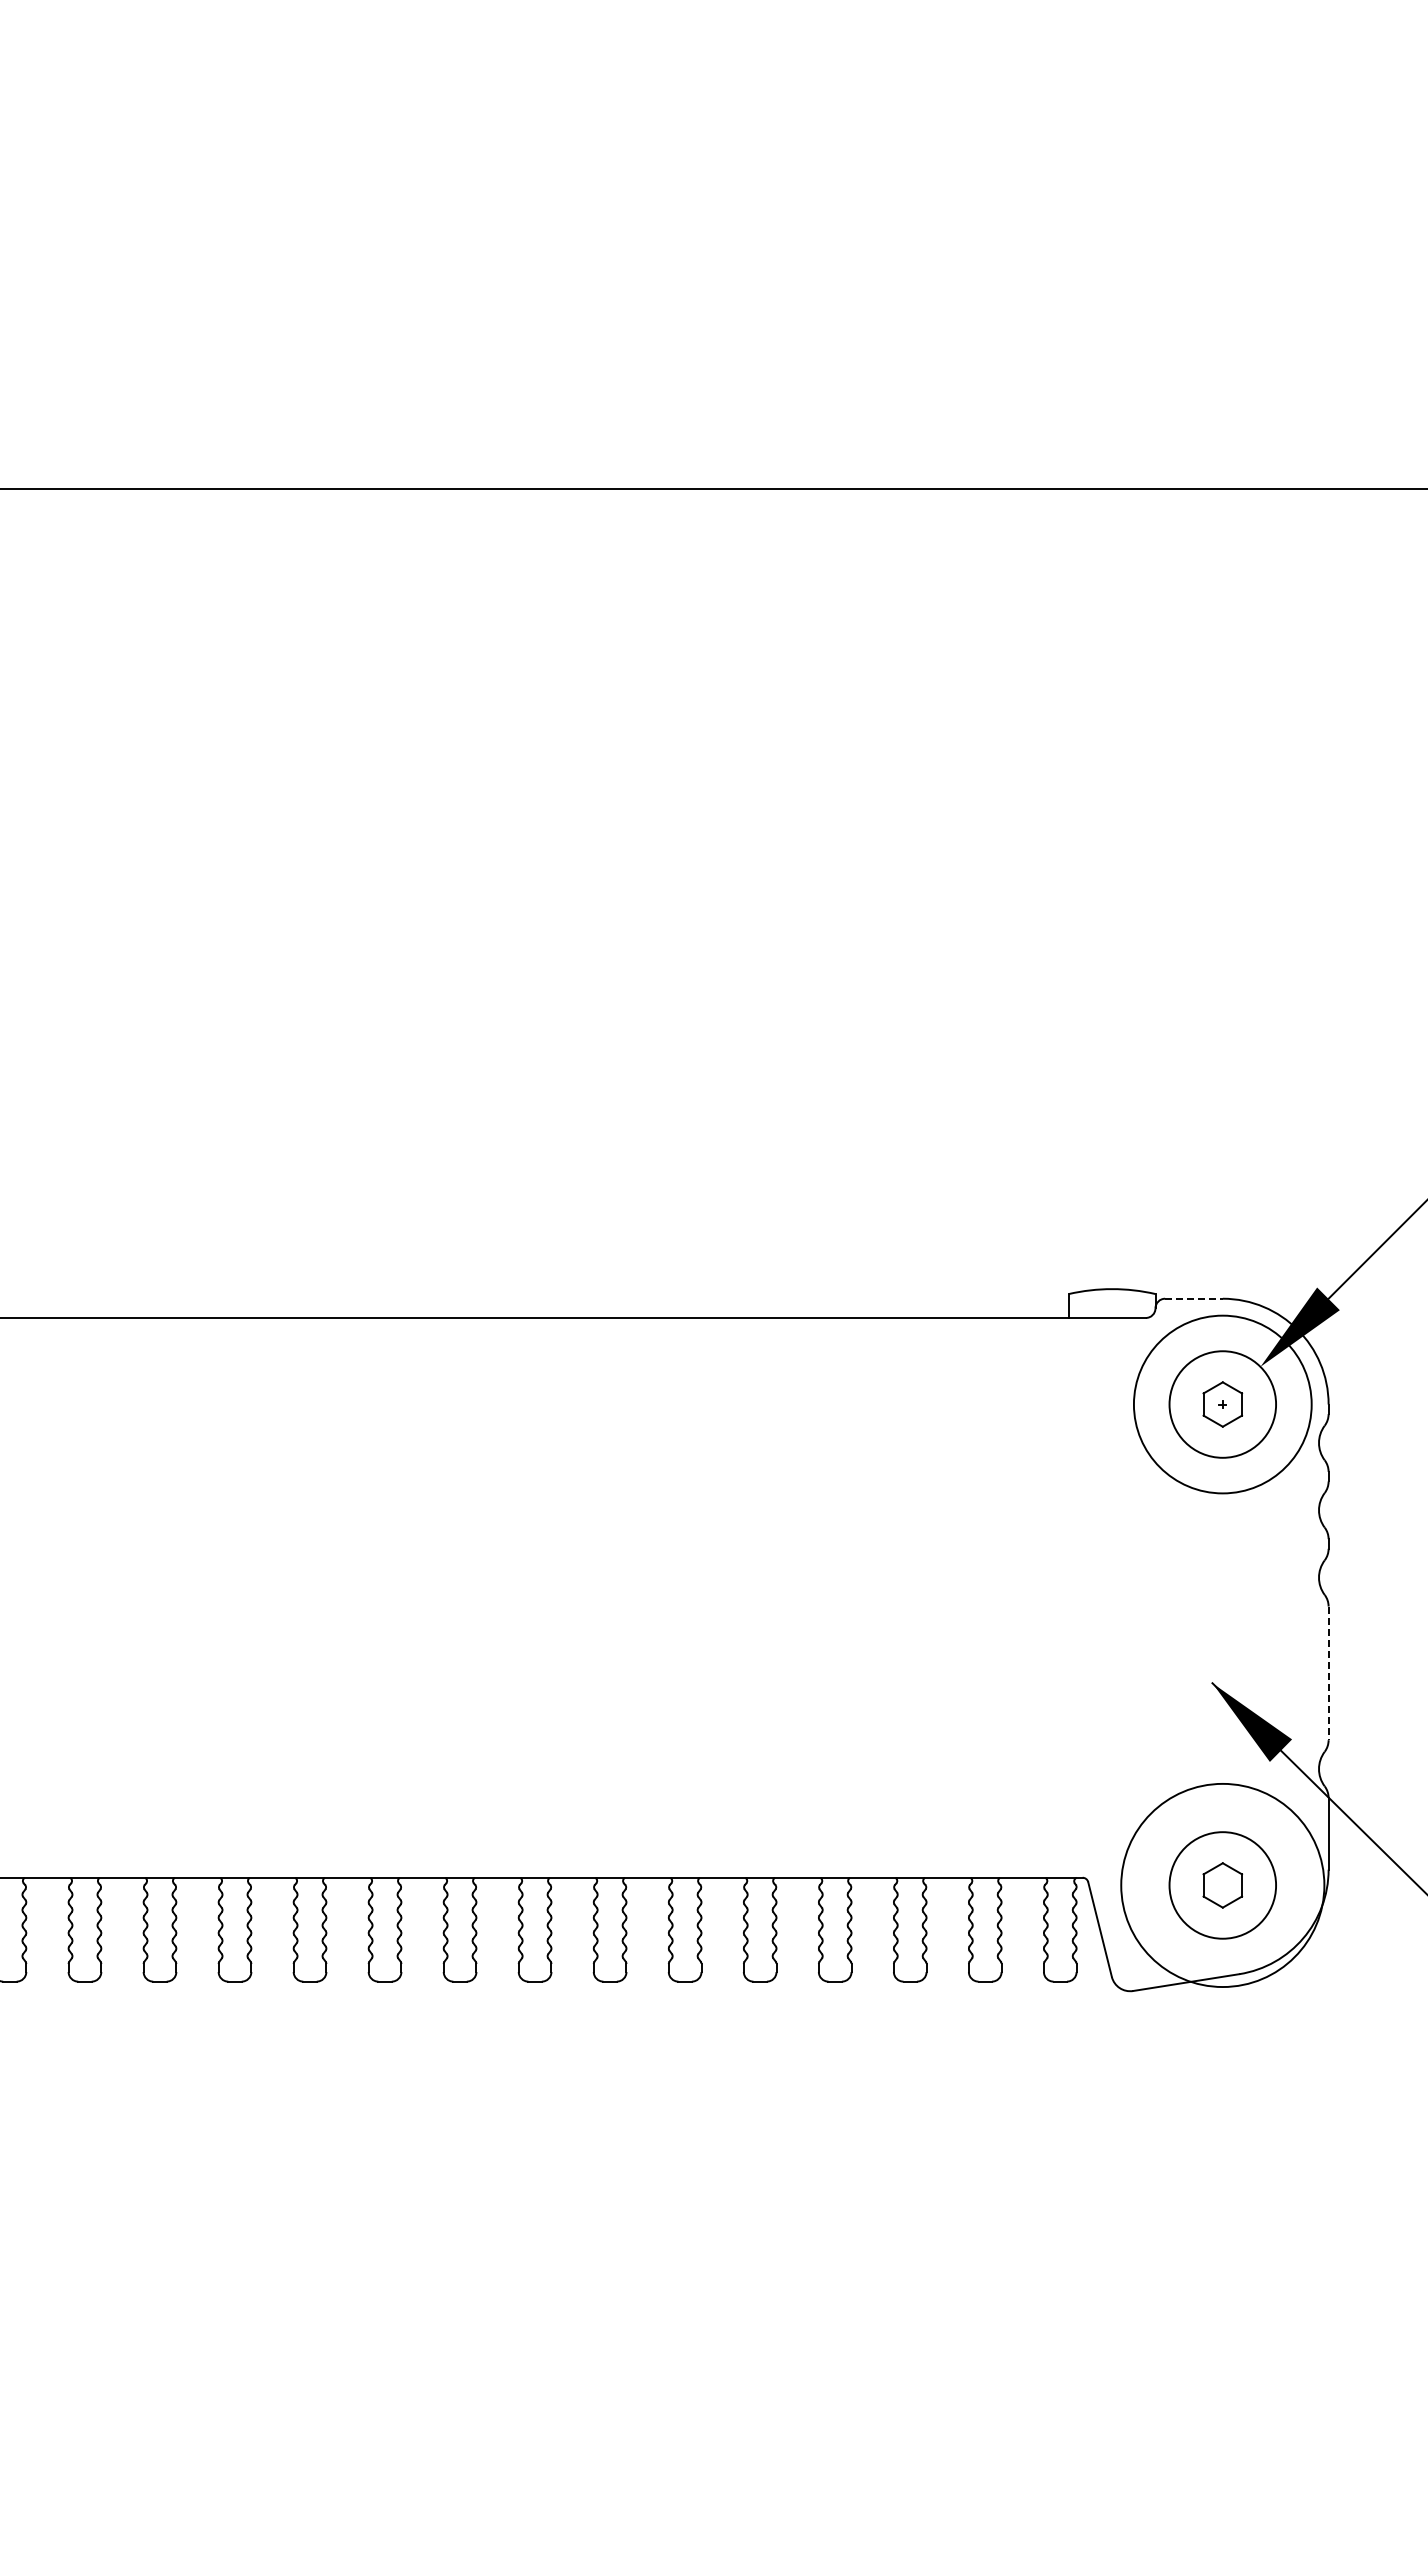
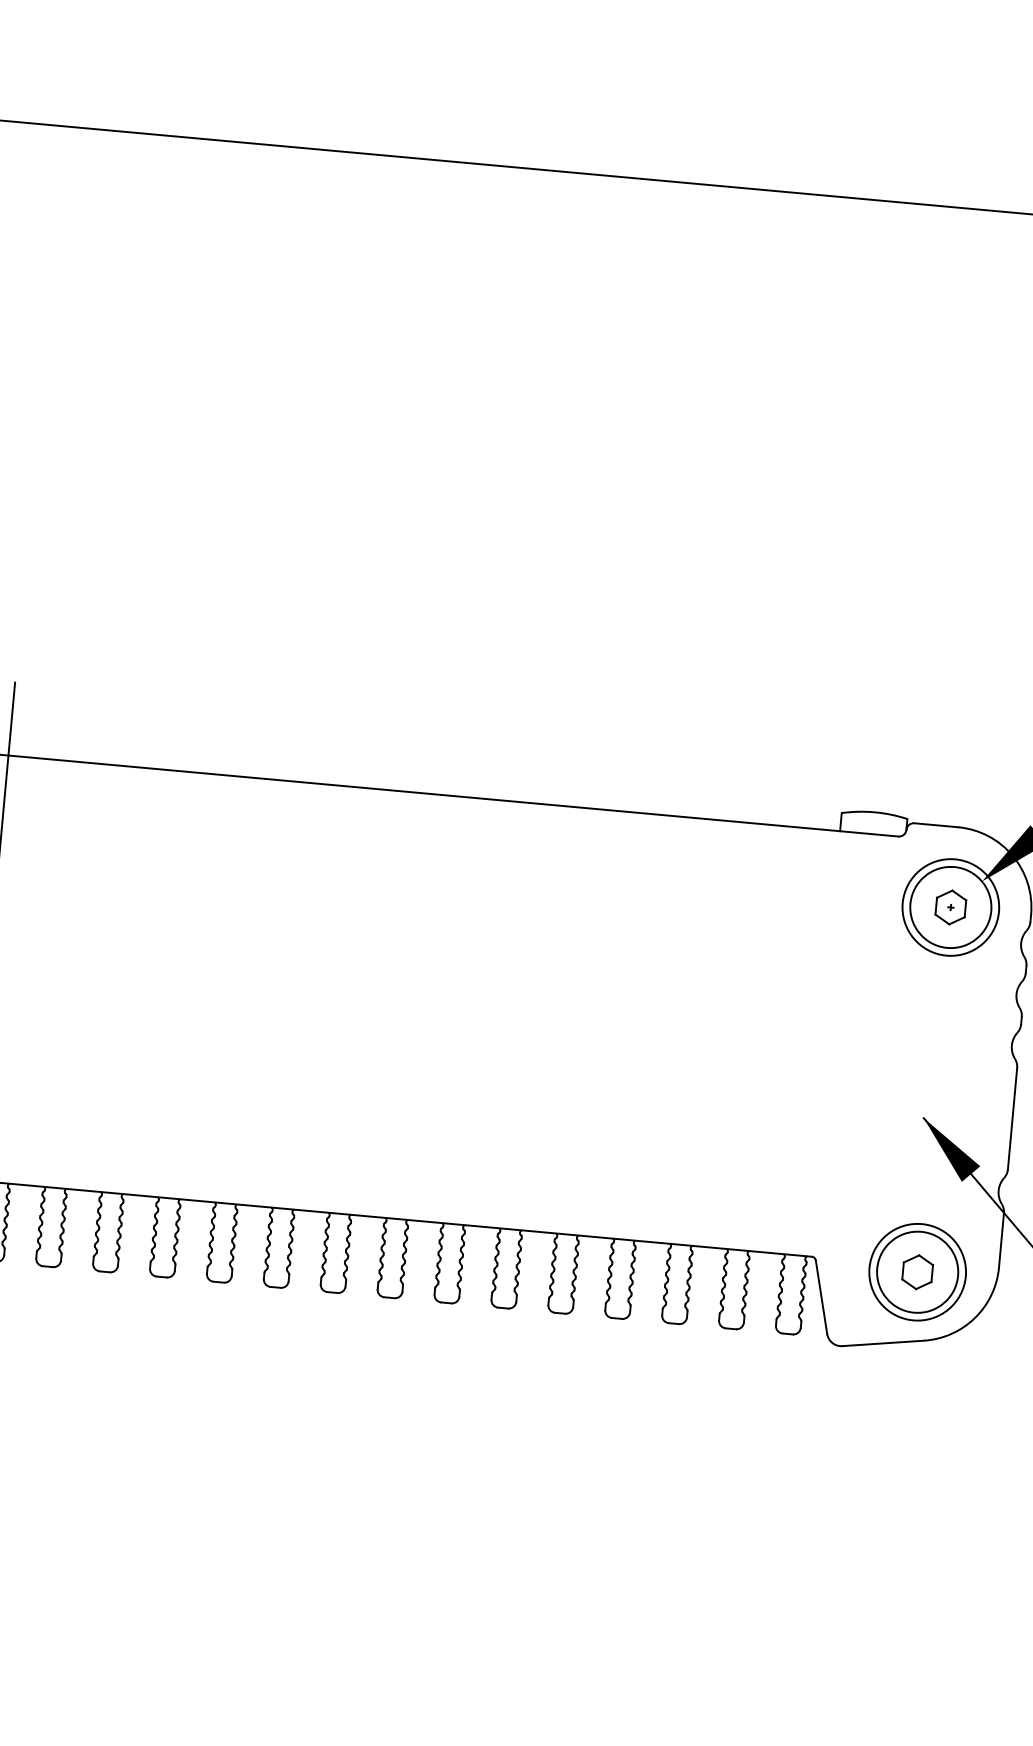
line: (1193, 1298) -> (935, 825), dashed -> solid
circle: (1222, 1404) -> (950, 907), size x0.71
line: (1328, 1673) -> (1012, 1118), dashed -> solid
circle: (1222, 1884) -> (917, 1271), size x0.62

